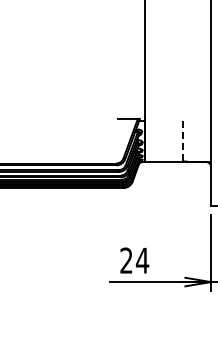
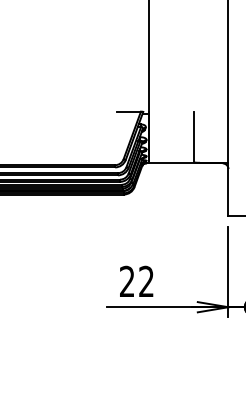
line: (182, 139) -> (194, 136), dashed -> solid
text: (142, 260) -> (146, 281), 24 -> 22

